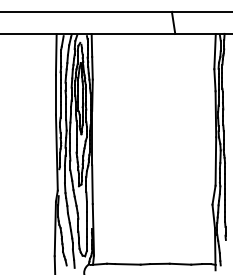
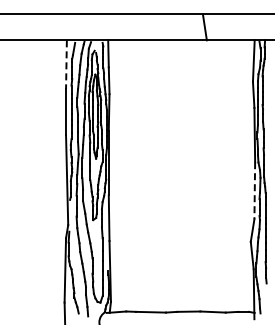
line: (56, 55) -> (66, 65), solid -> dashed
line: (215, 161) -> (254, 190), solid -> dashed

